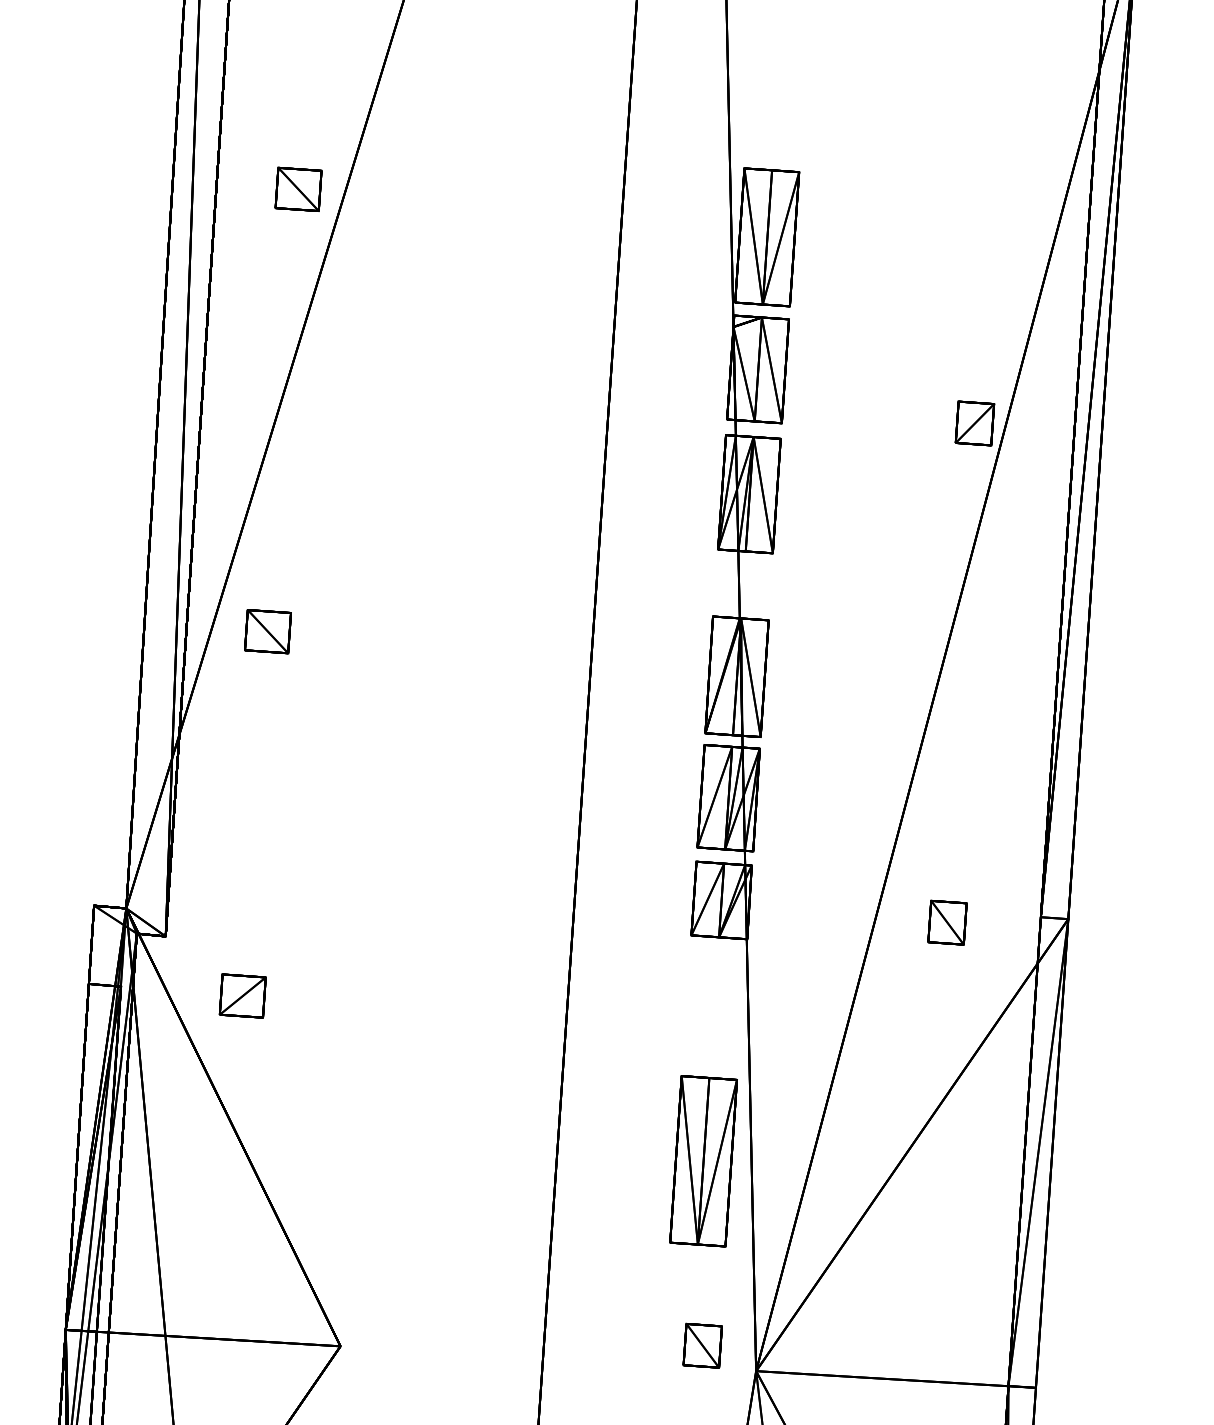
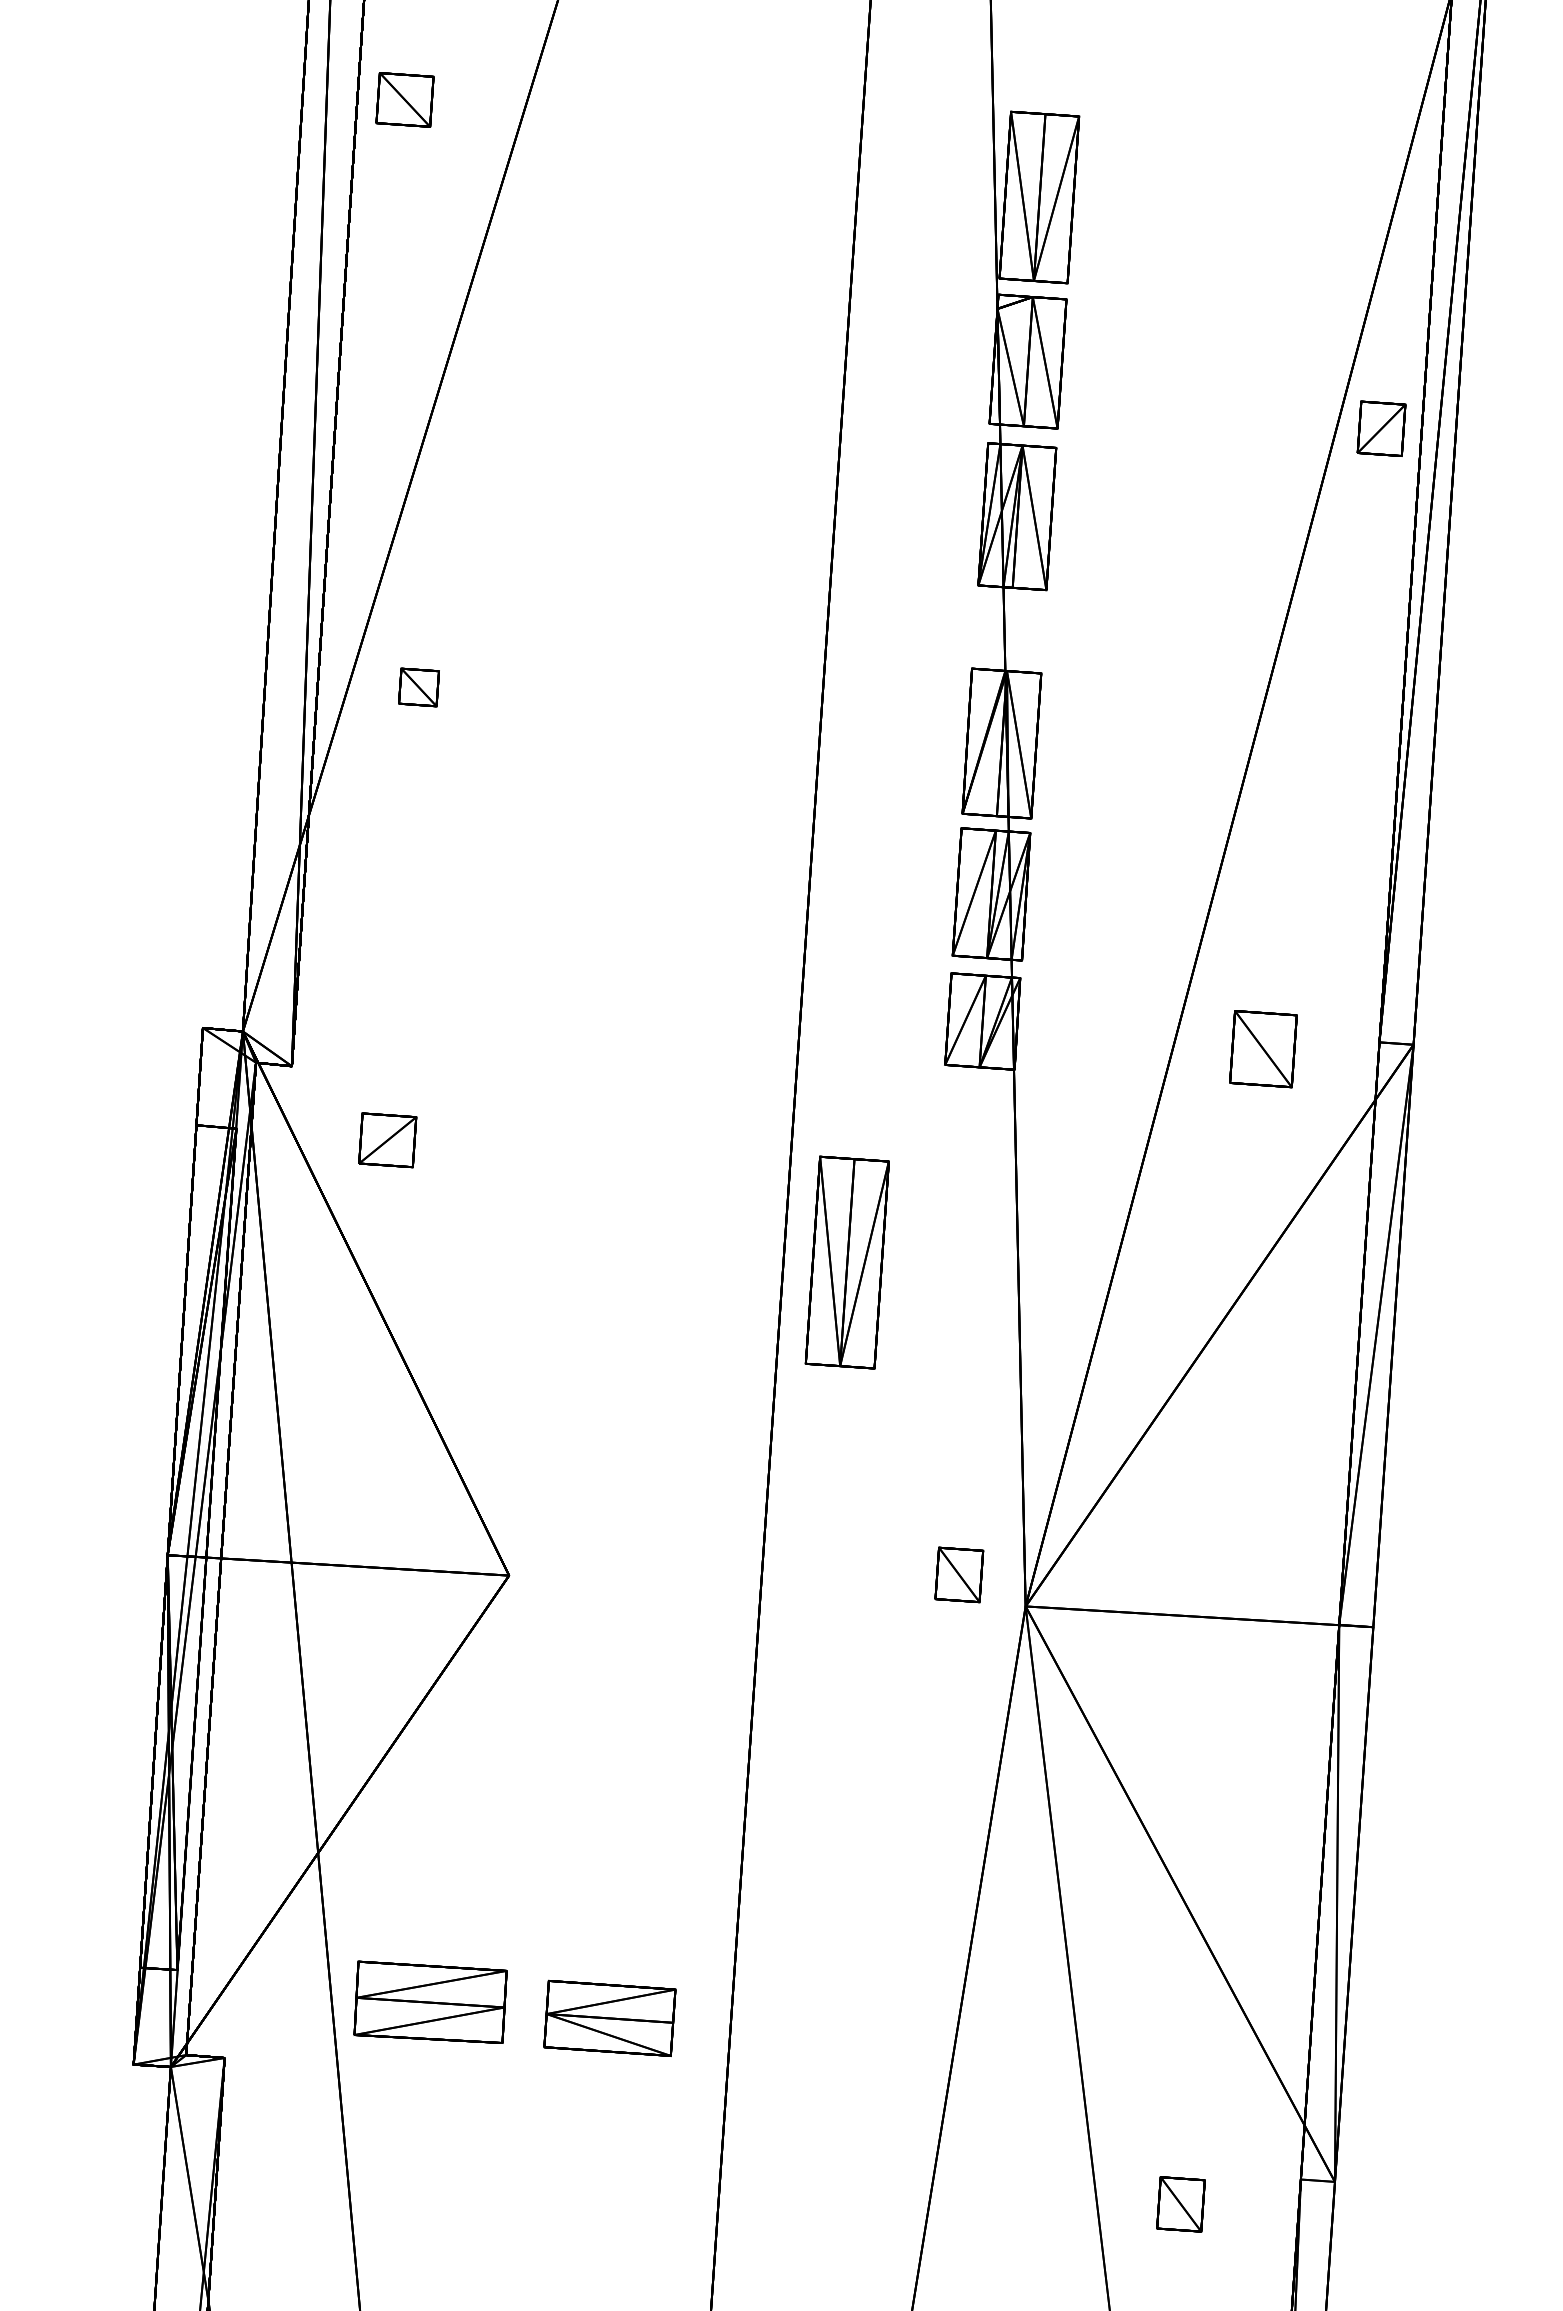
part: (298, 189) -> (404, 99), moved
part: (974, 423) -> (1381, 428), moved
part: (267, 631) -> (418, 687), size x0.7
part: (947, 922) -> (1263, 1049), size x1.4
part: (702, 1161) -> (846, 1262), moved

